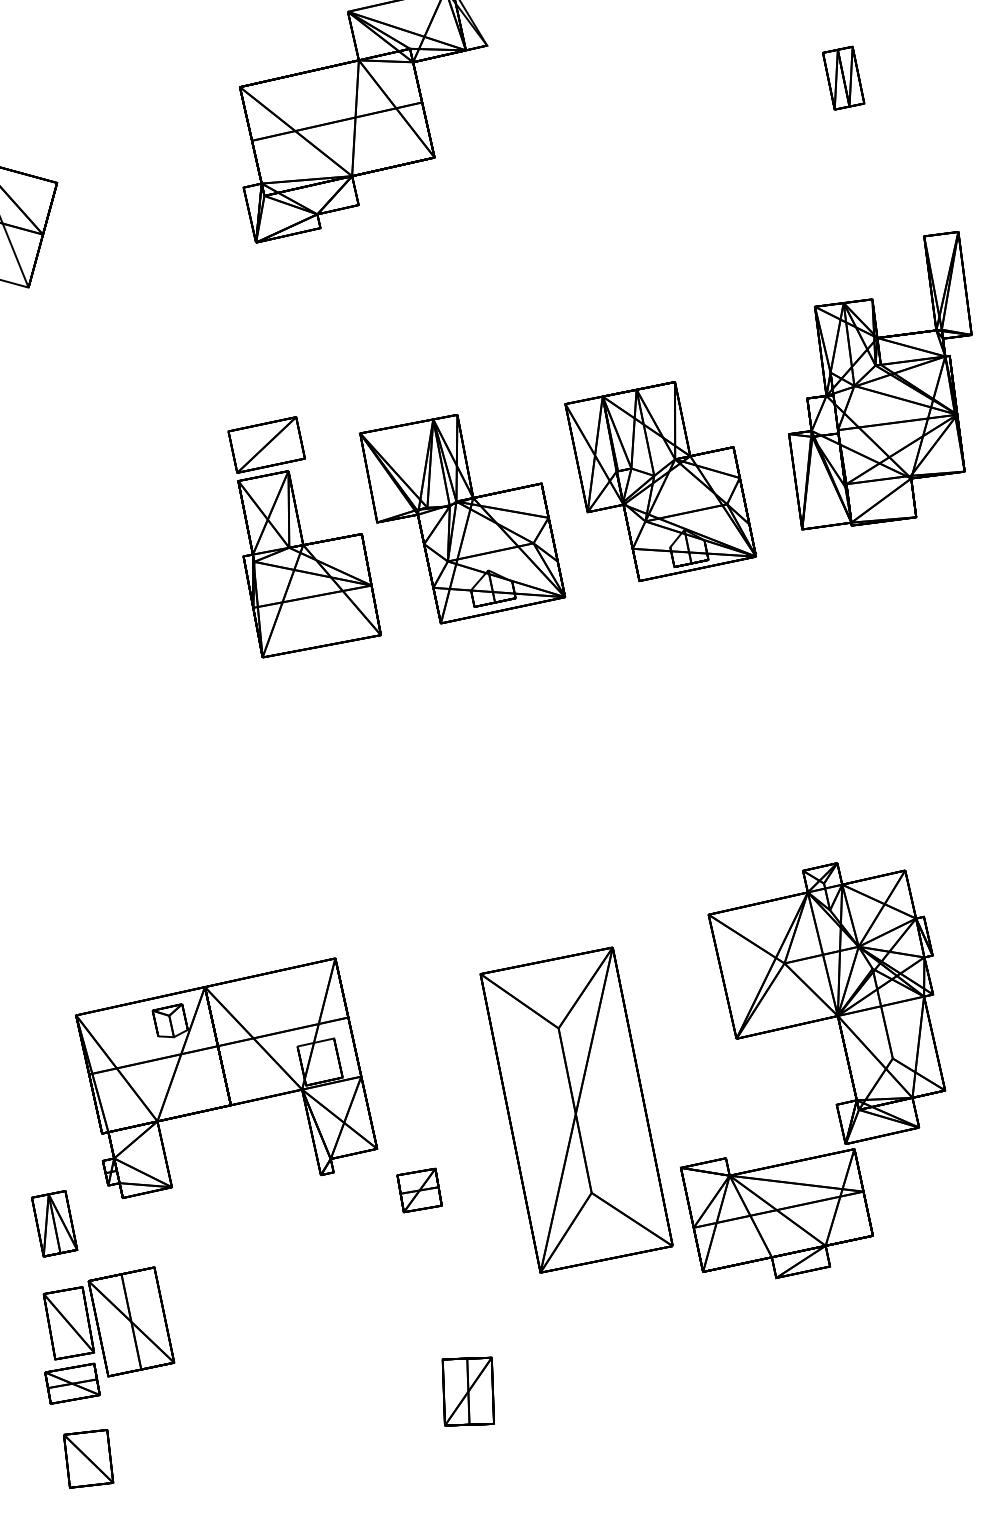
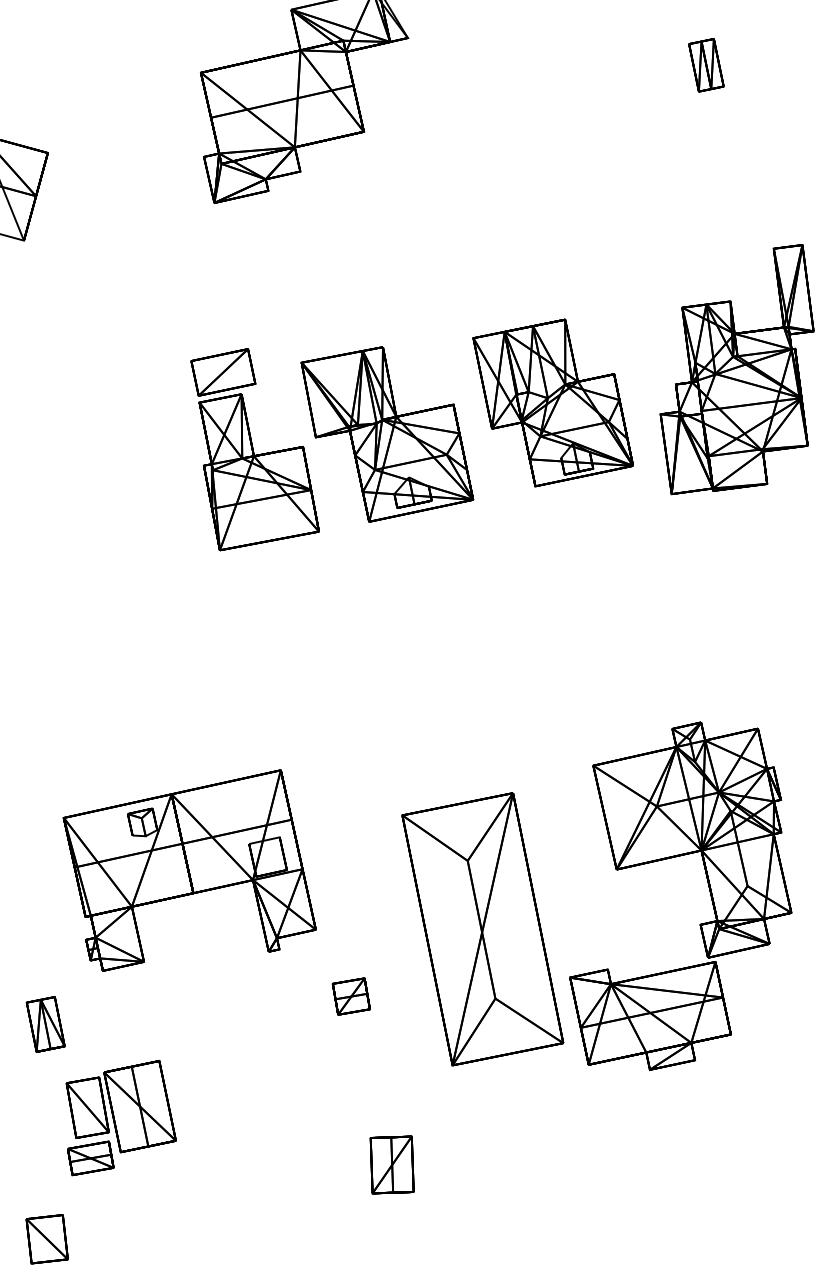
part: (879, 380) -> (736, 369), moved
part: (226, 1078) -> (189, 870), moved
part: (108, 1336) -> (120, 1118), moved
part: (87, 1459) -> (46, 1239), moved

